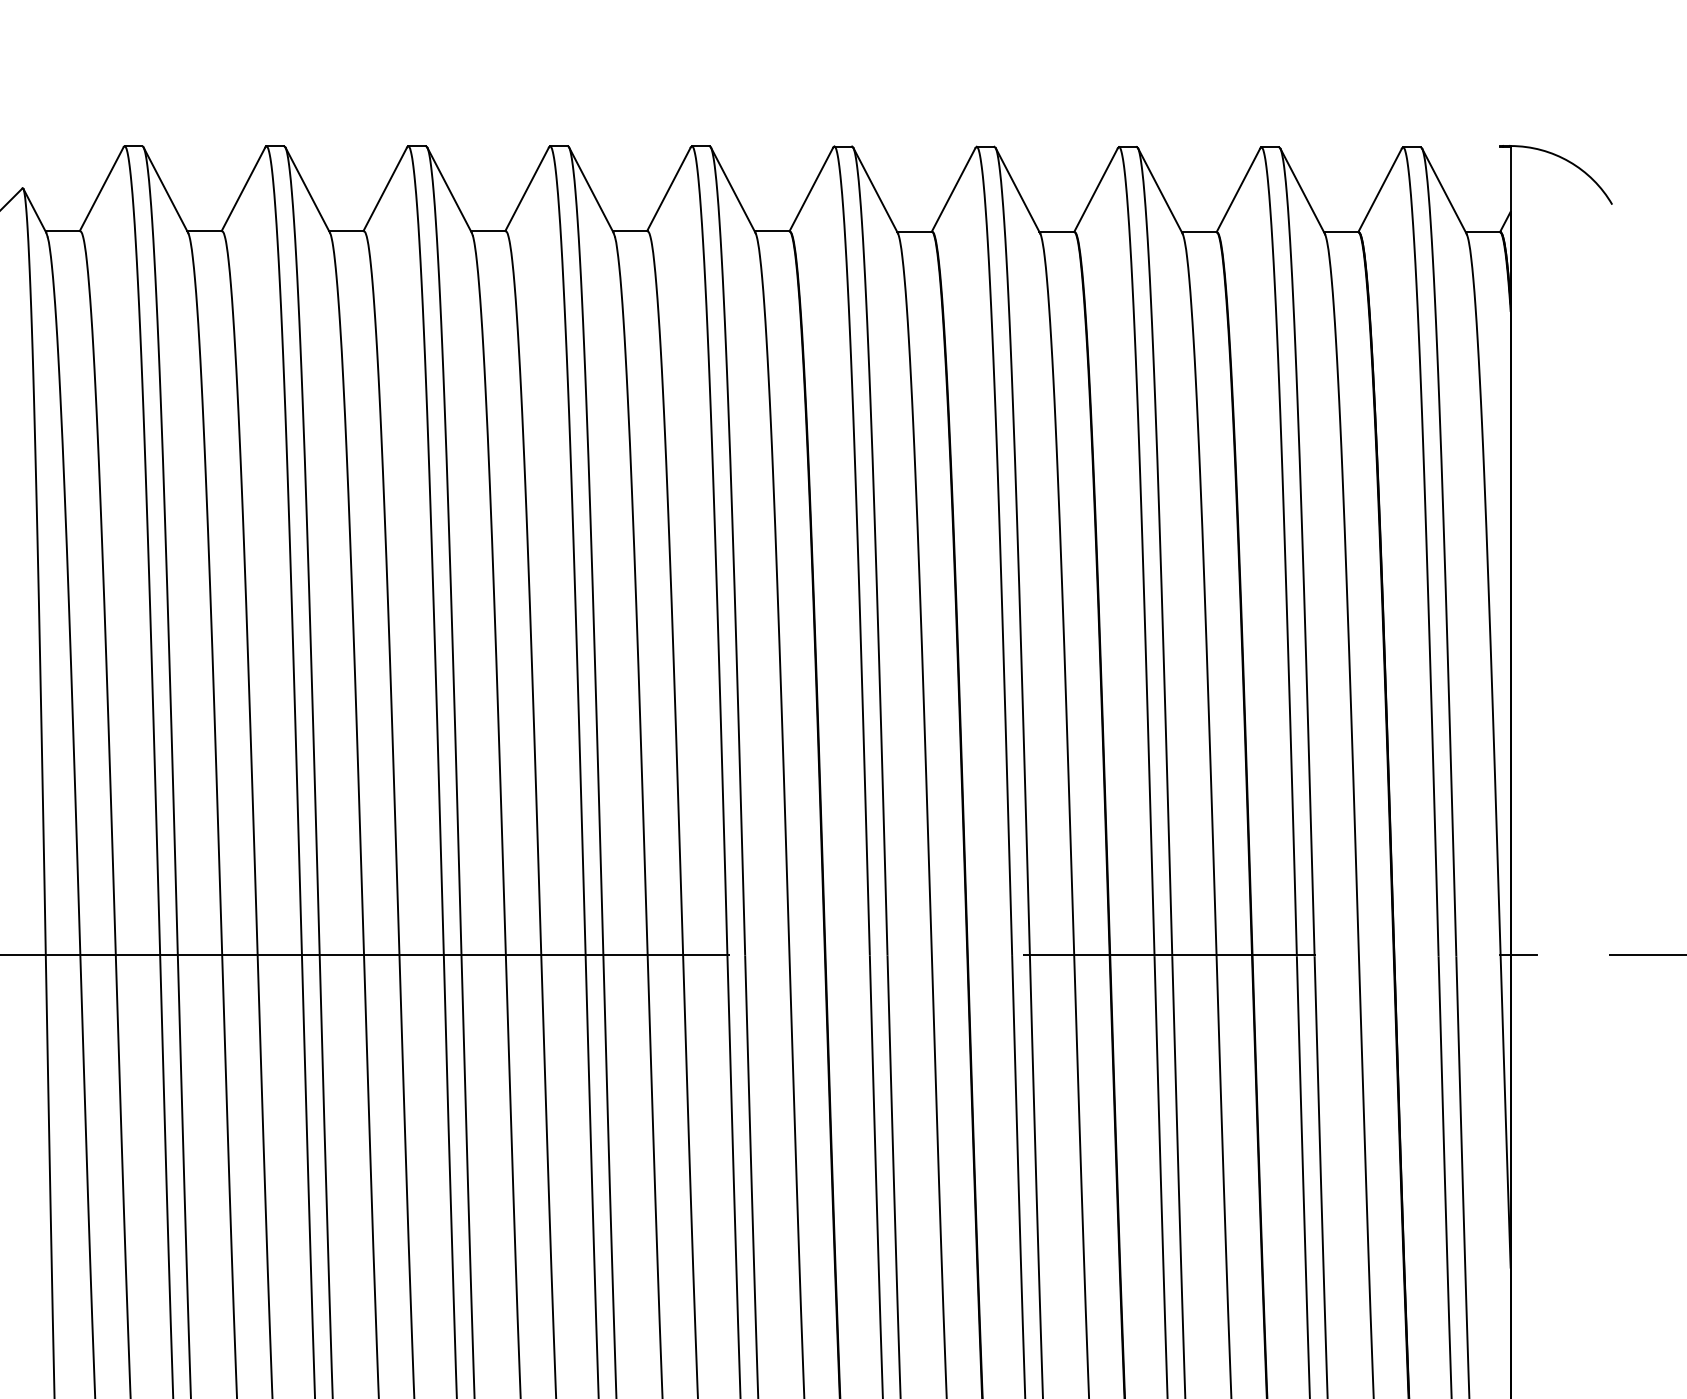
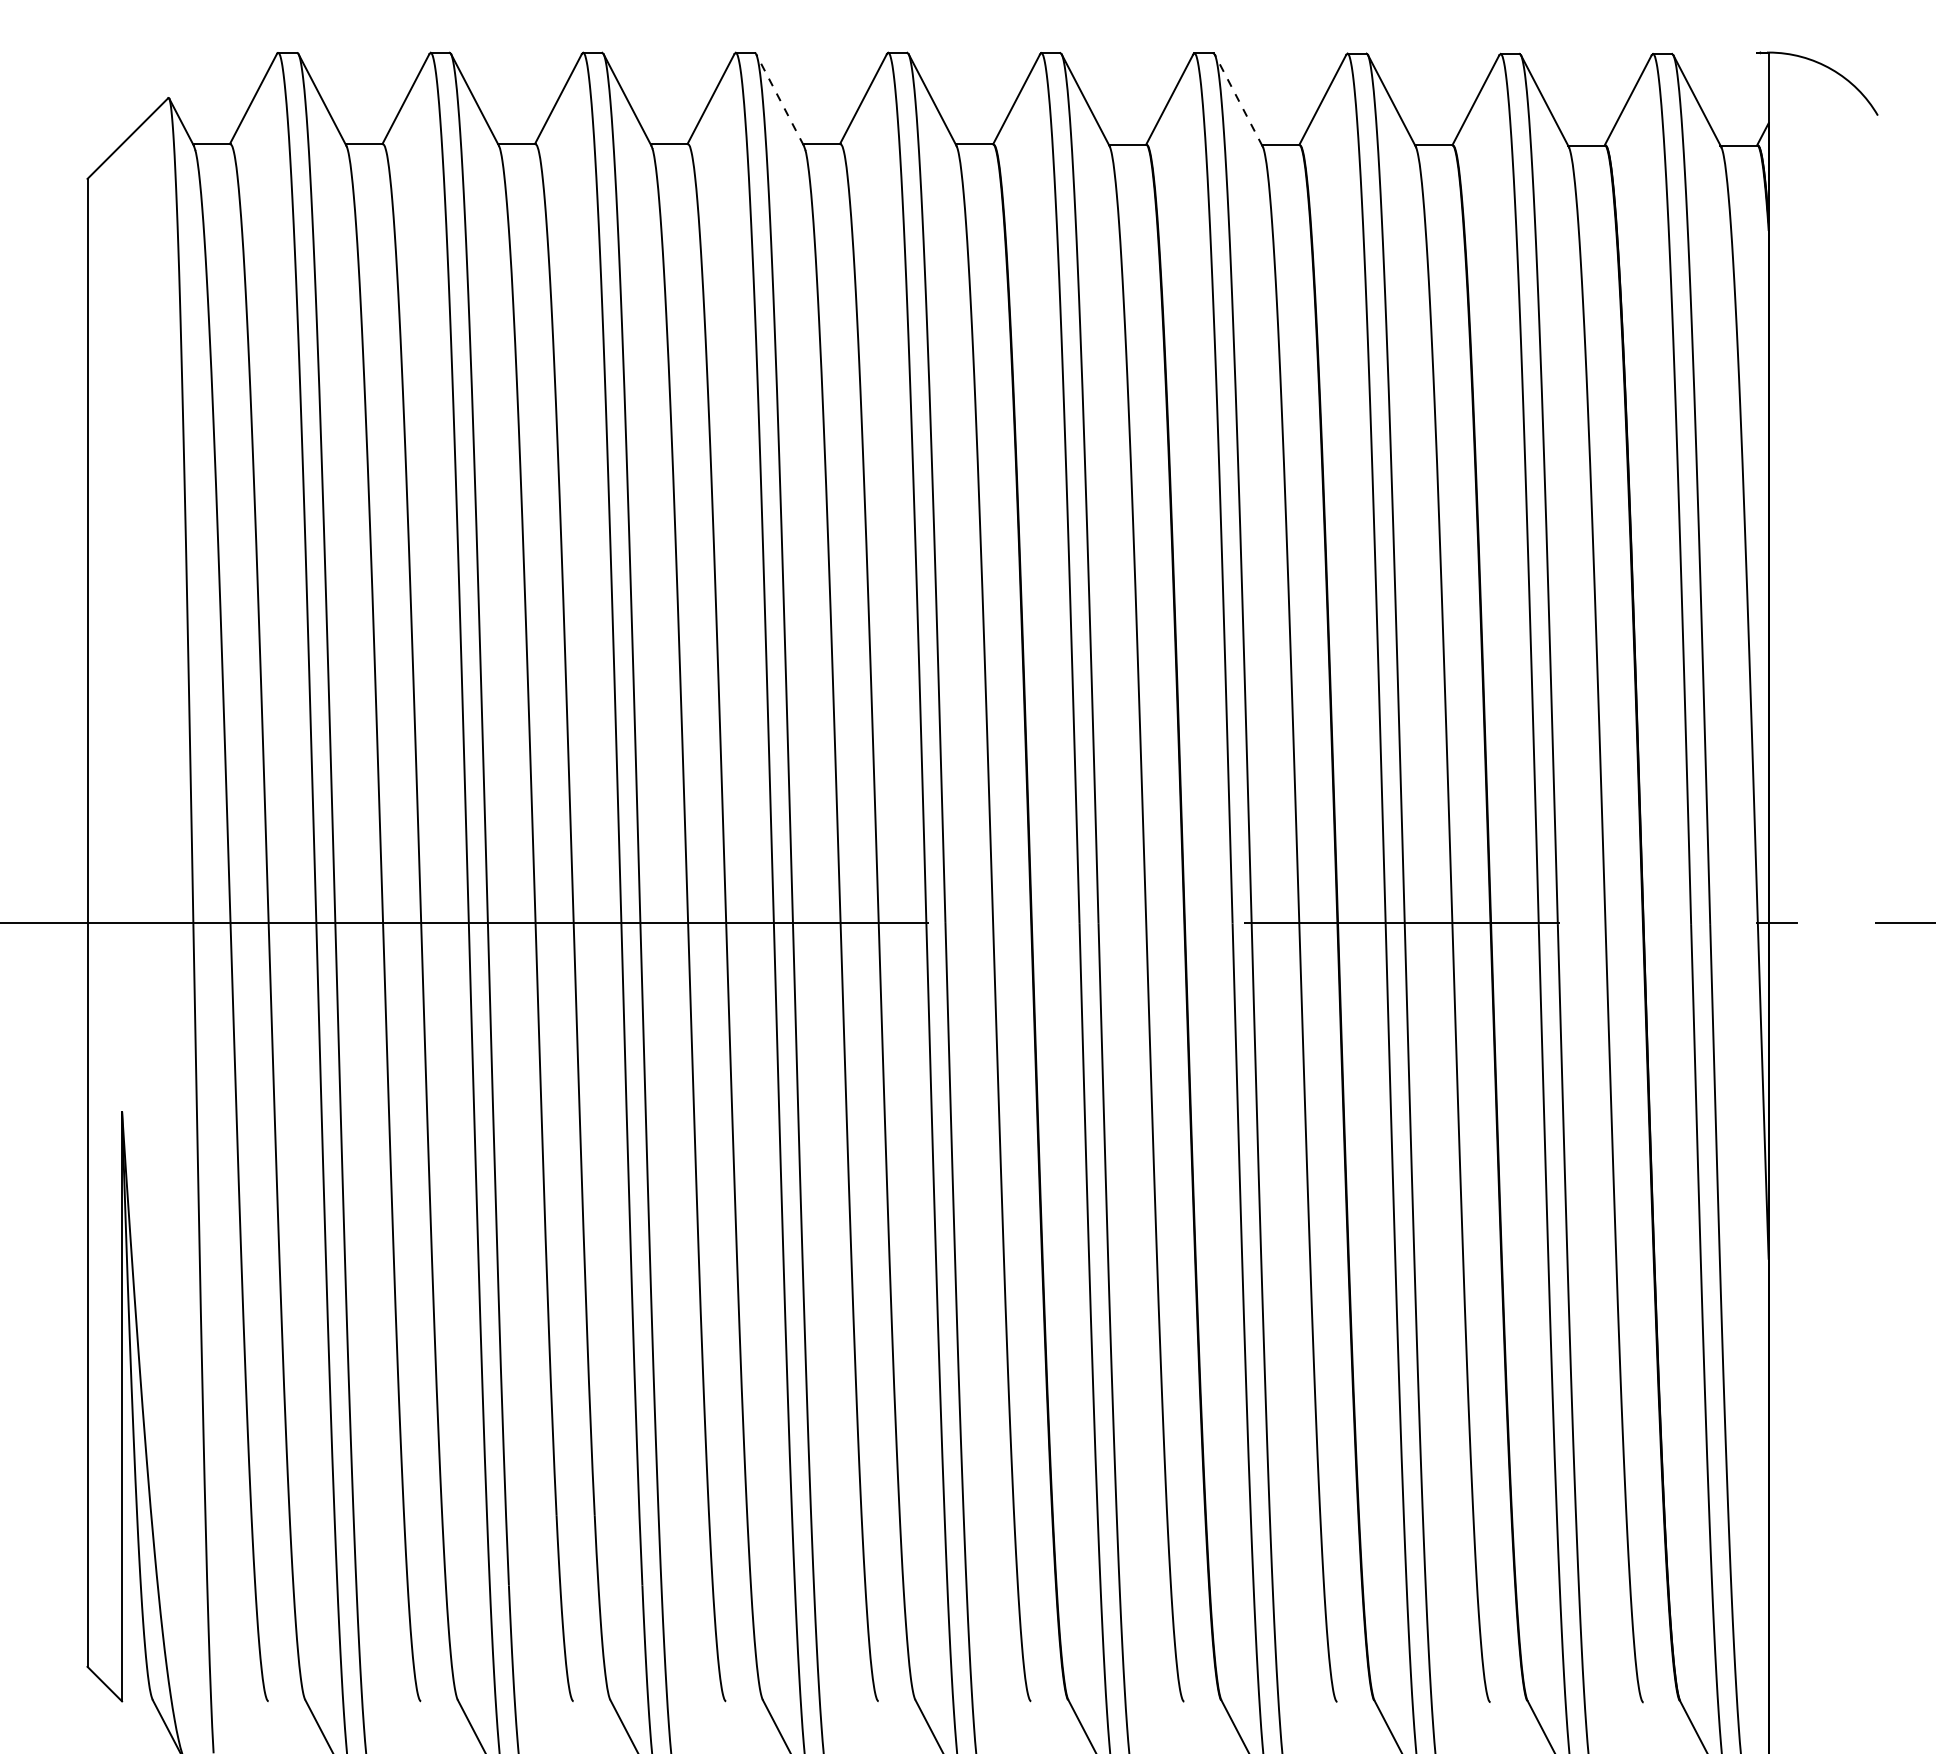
line: (591, 189) -> (780, 99), solid -> dashed
line: (1017, 190) -> (1238, 100), solid -> dashed

